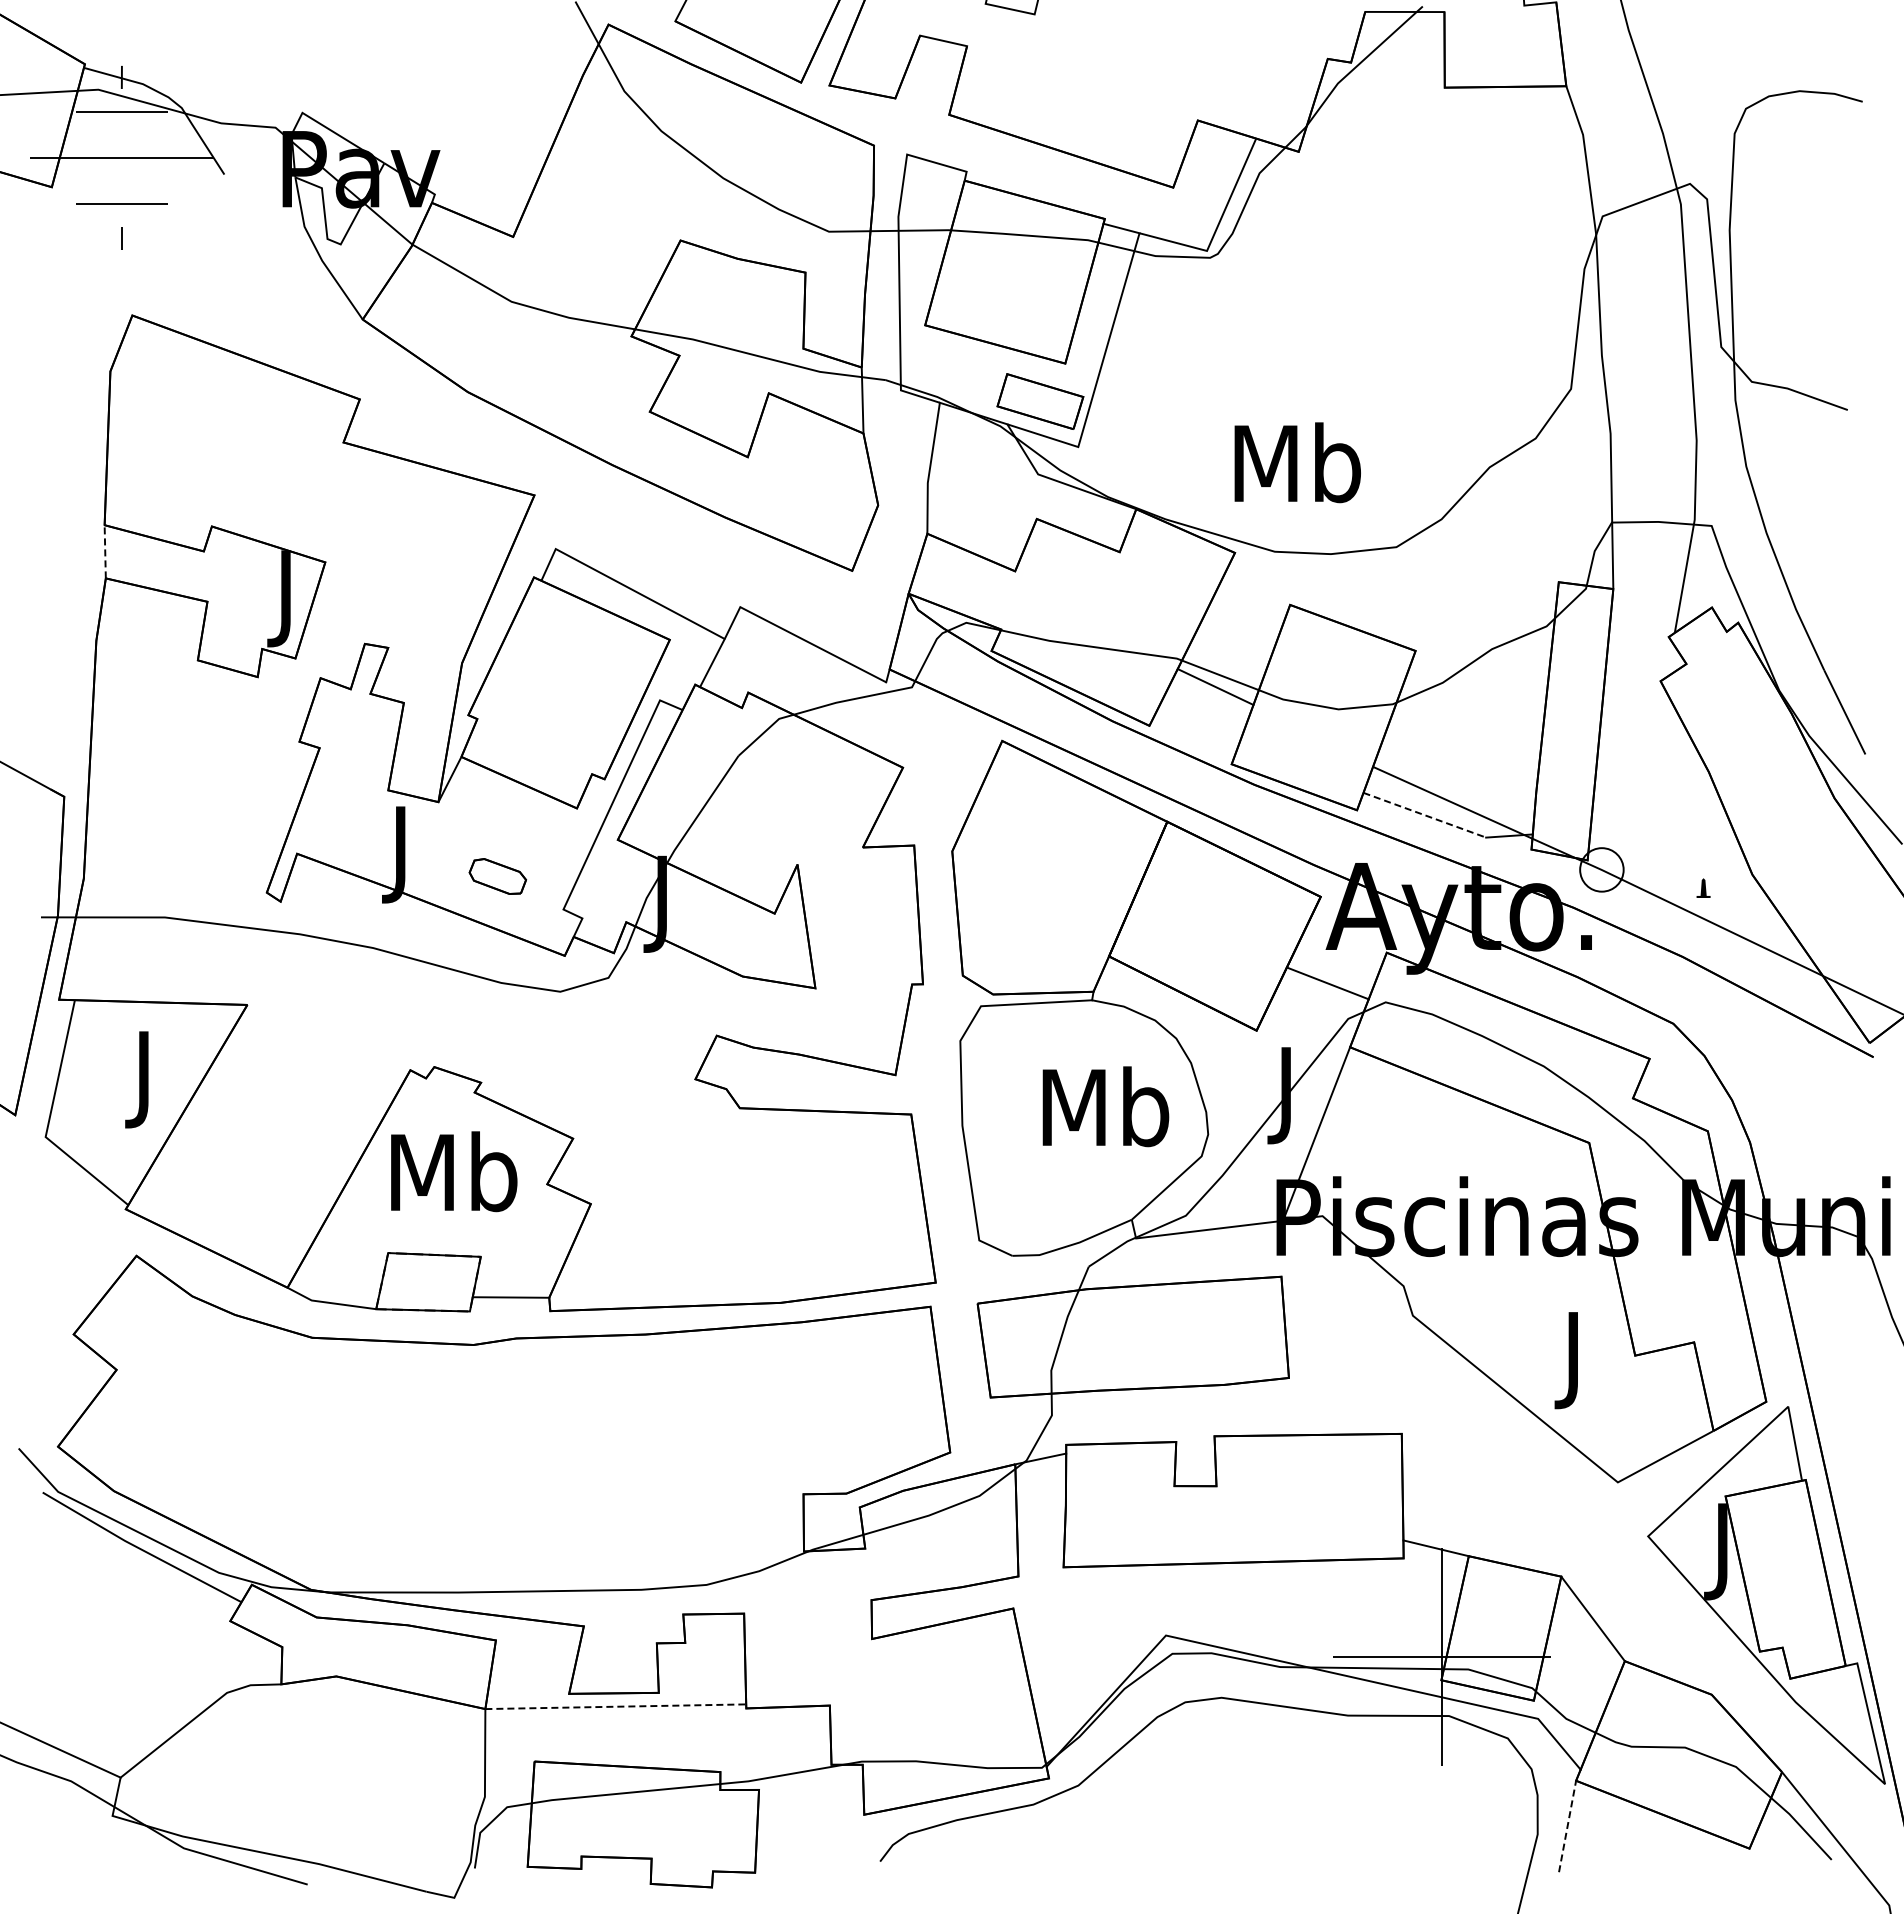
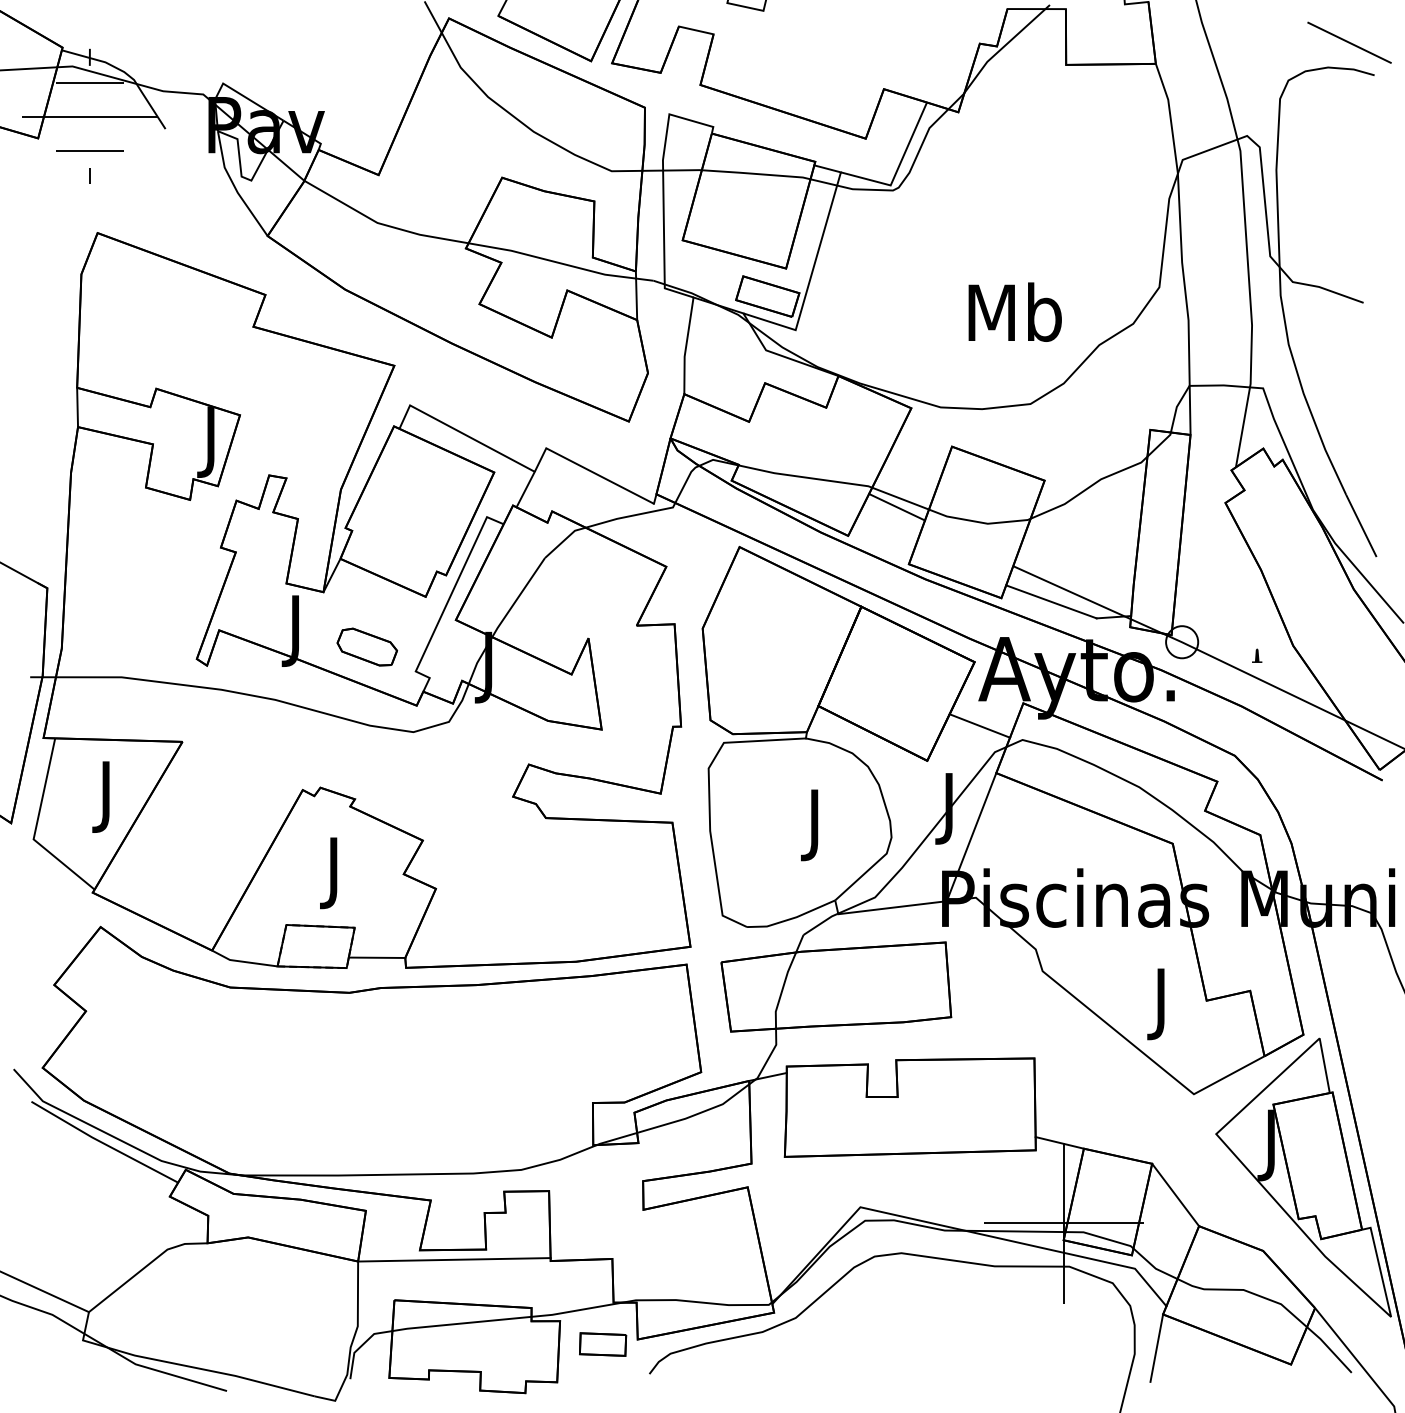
line: (1828, 57) -> (1349, 42), added
text: (1297, 462) -> (1015, 312), moved
line: (105, 551) -> (77, 407), dashed -> solid
line: (1425, 815) -> (1051, 602), dashed -> solid
part: (497, 876) -> (367, 647), size x1.43
text: (1105, 1116) -> (815, 824), Mb -> J
text: (454, 1181) -> (335, 872), Mb -> J
line: (616, 1706) -> (454, 1259), dashed -> solid
part: (817, 1821) -> (603, 1344), added
line: (1567, 1826) -> (1156, 1348), dashed -> solid

